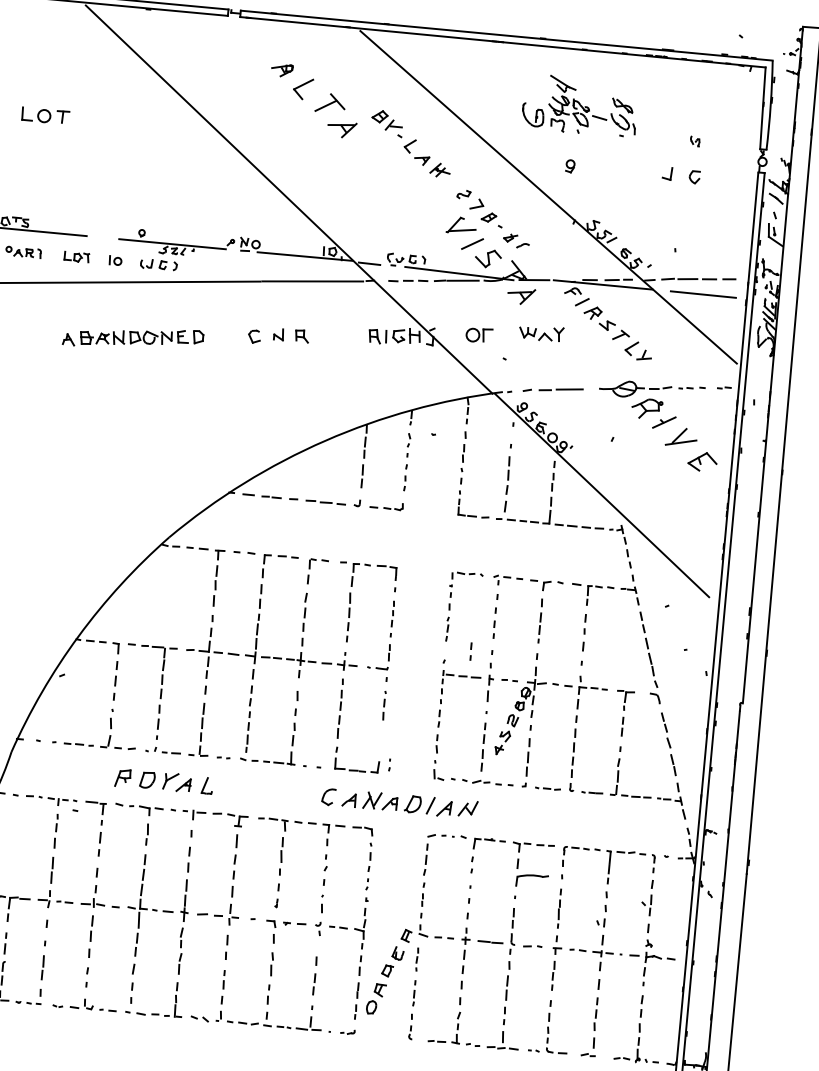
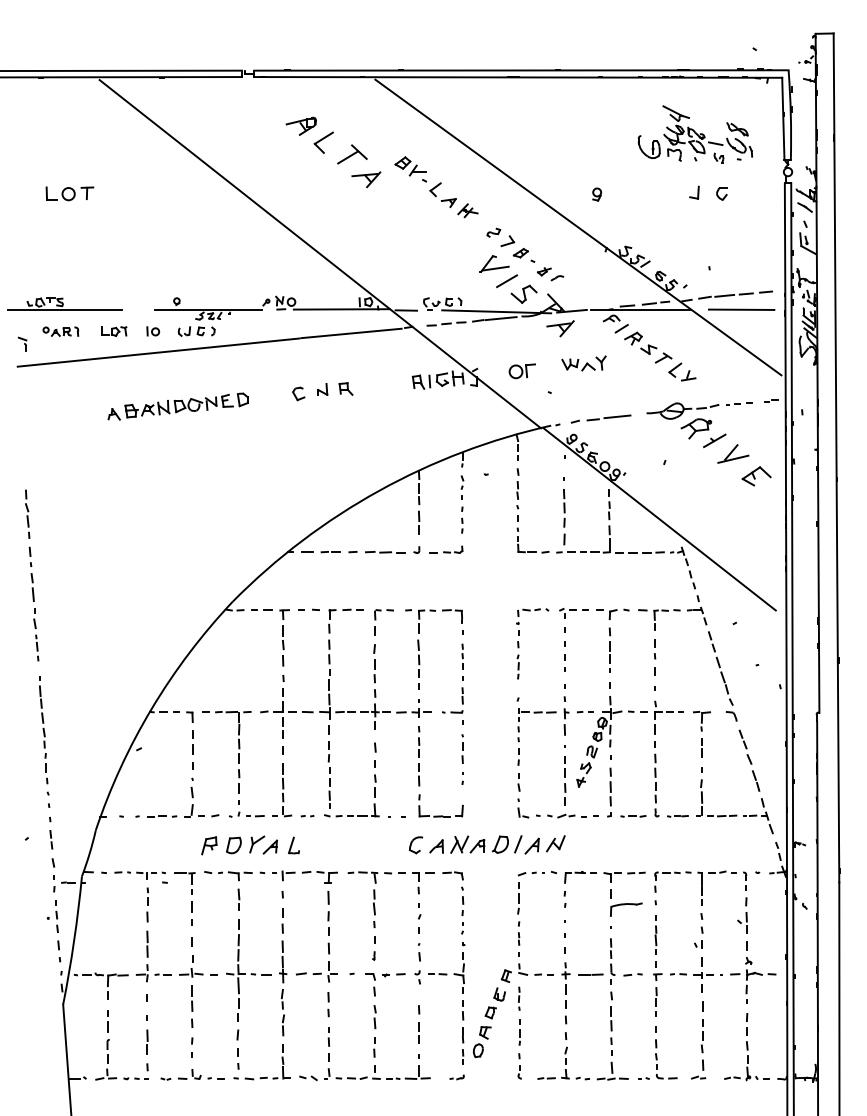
part: (281, 69) -> (300, 125), size x1.43
part: (579, 105) -> (694, 133), moved
line: (470, 649) -> (543, 684), removed
part: (389, 764) -> (462, 778), moved

